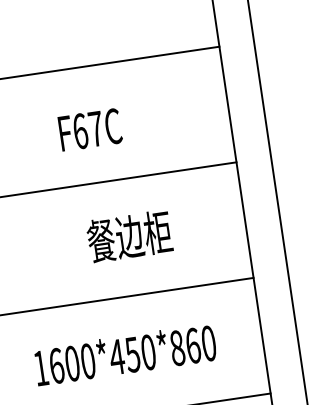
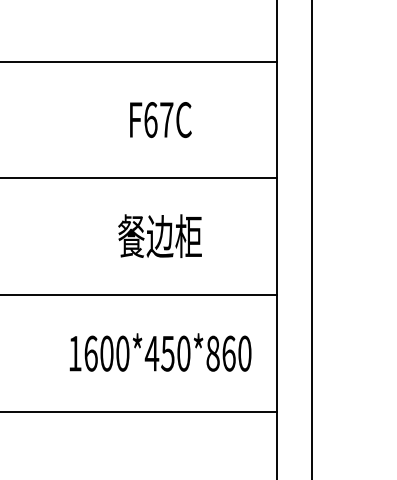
text: (89, 129) -> (160, 119), moved
text: (125, 354) -> (160, 352), moved

